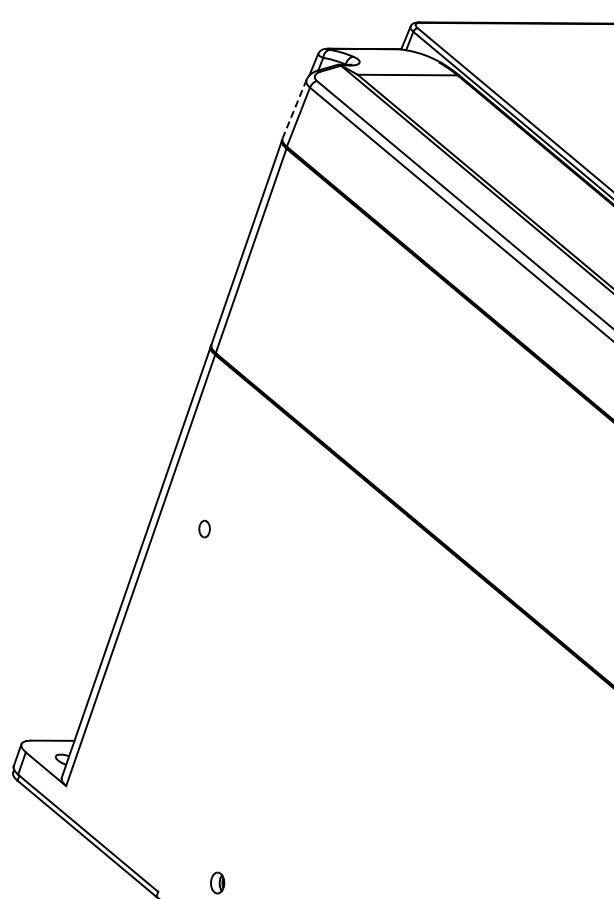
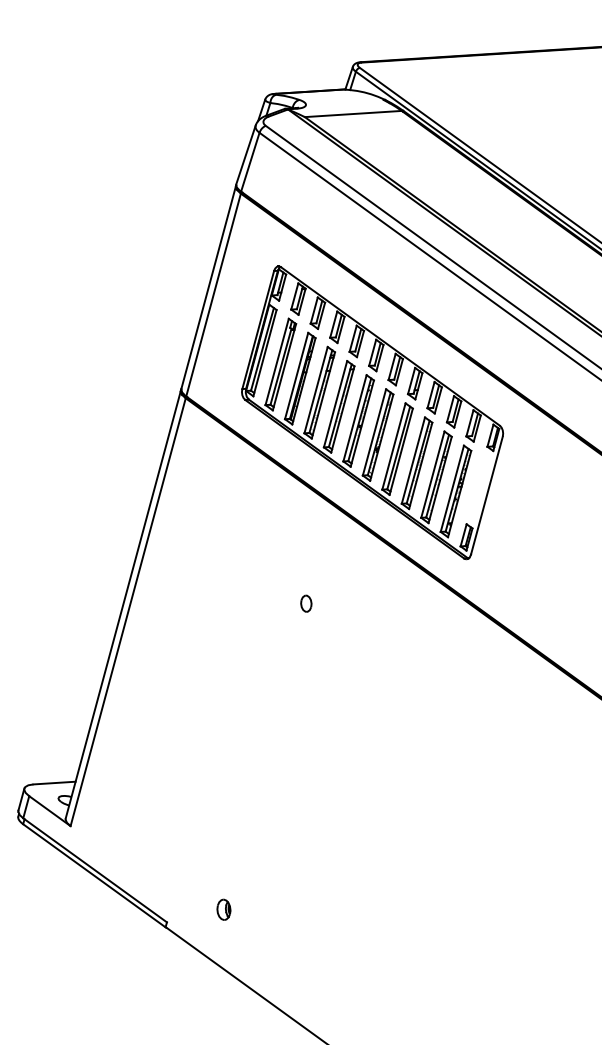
line: (295, 108) -> (246, 154), dashed -> solid
part: (405, 382) -> (372, 412), added
part: (204, 528) -> (306, 603), moved

